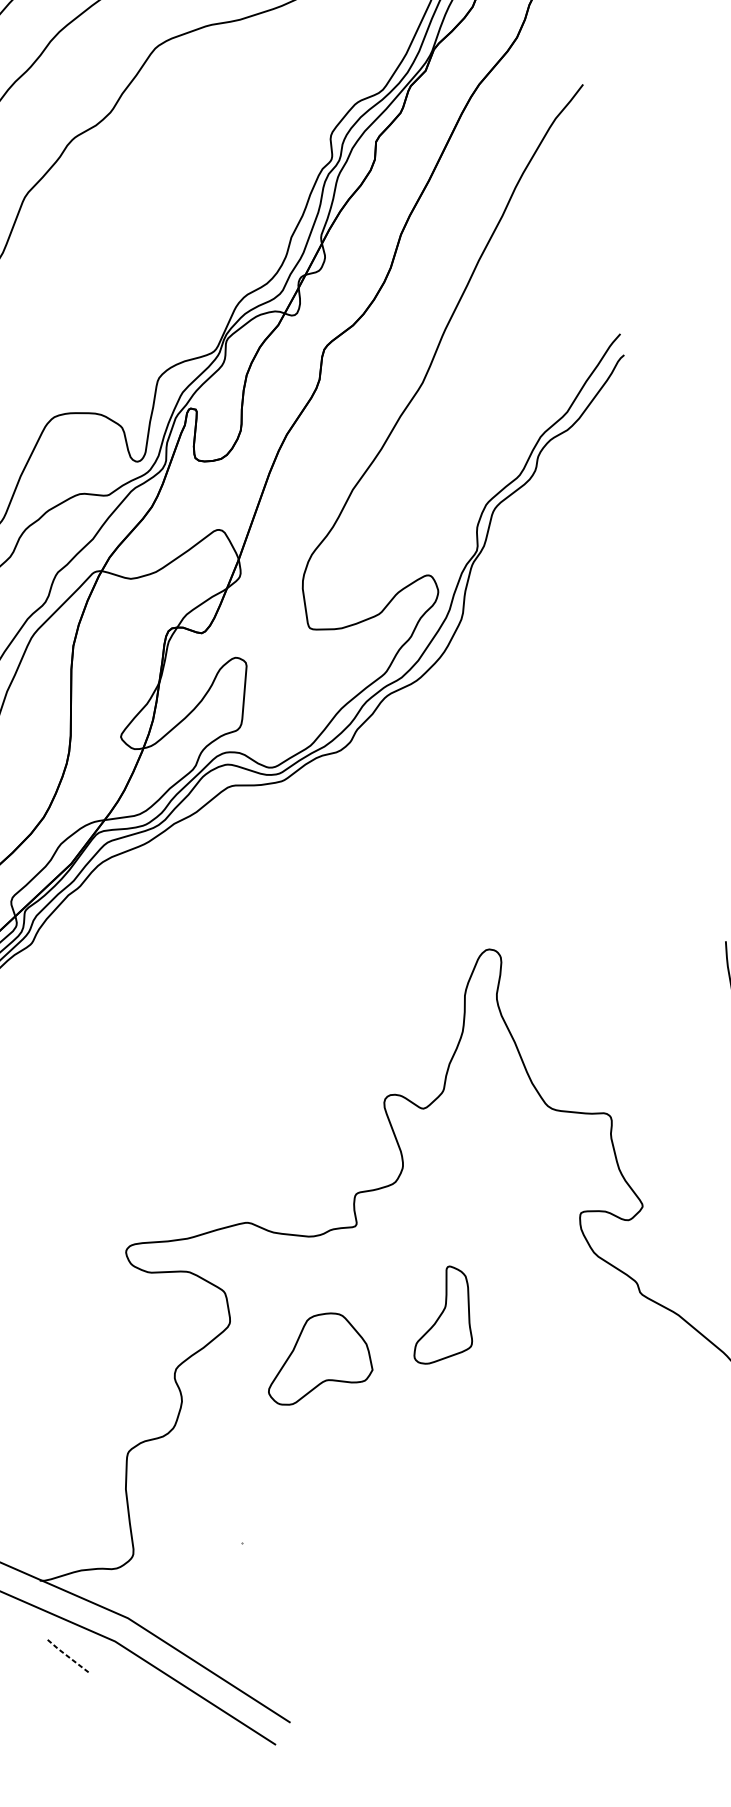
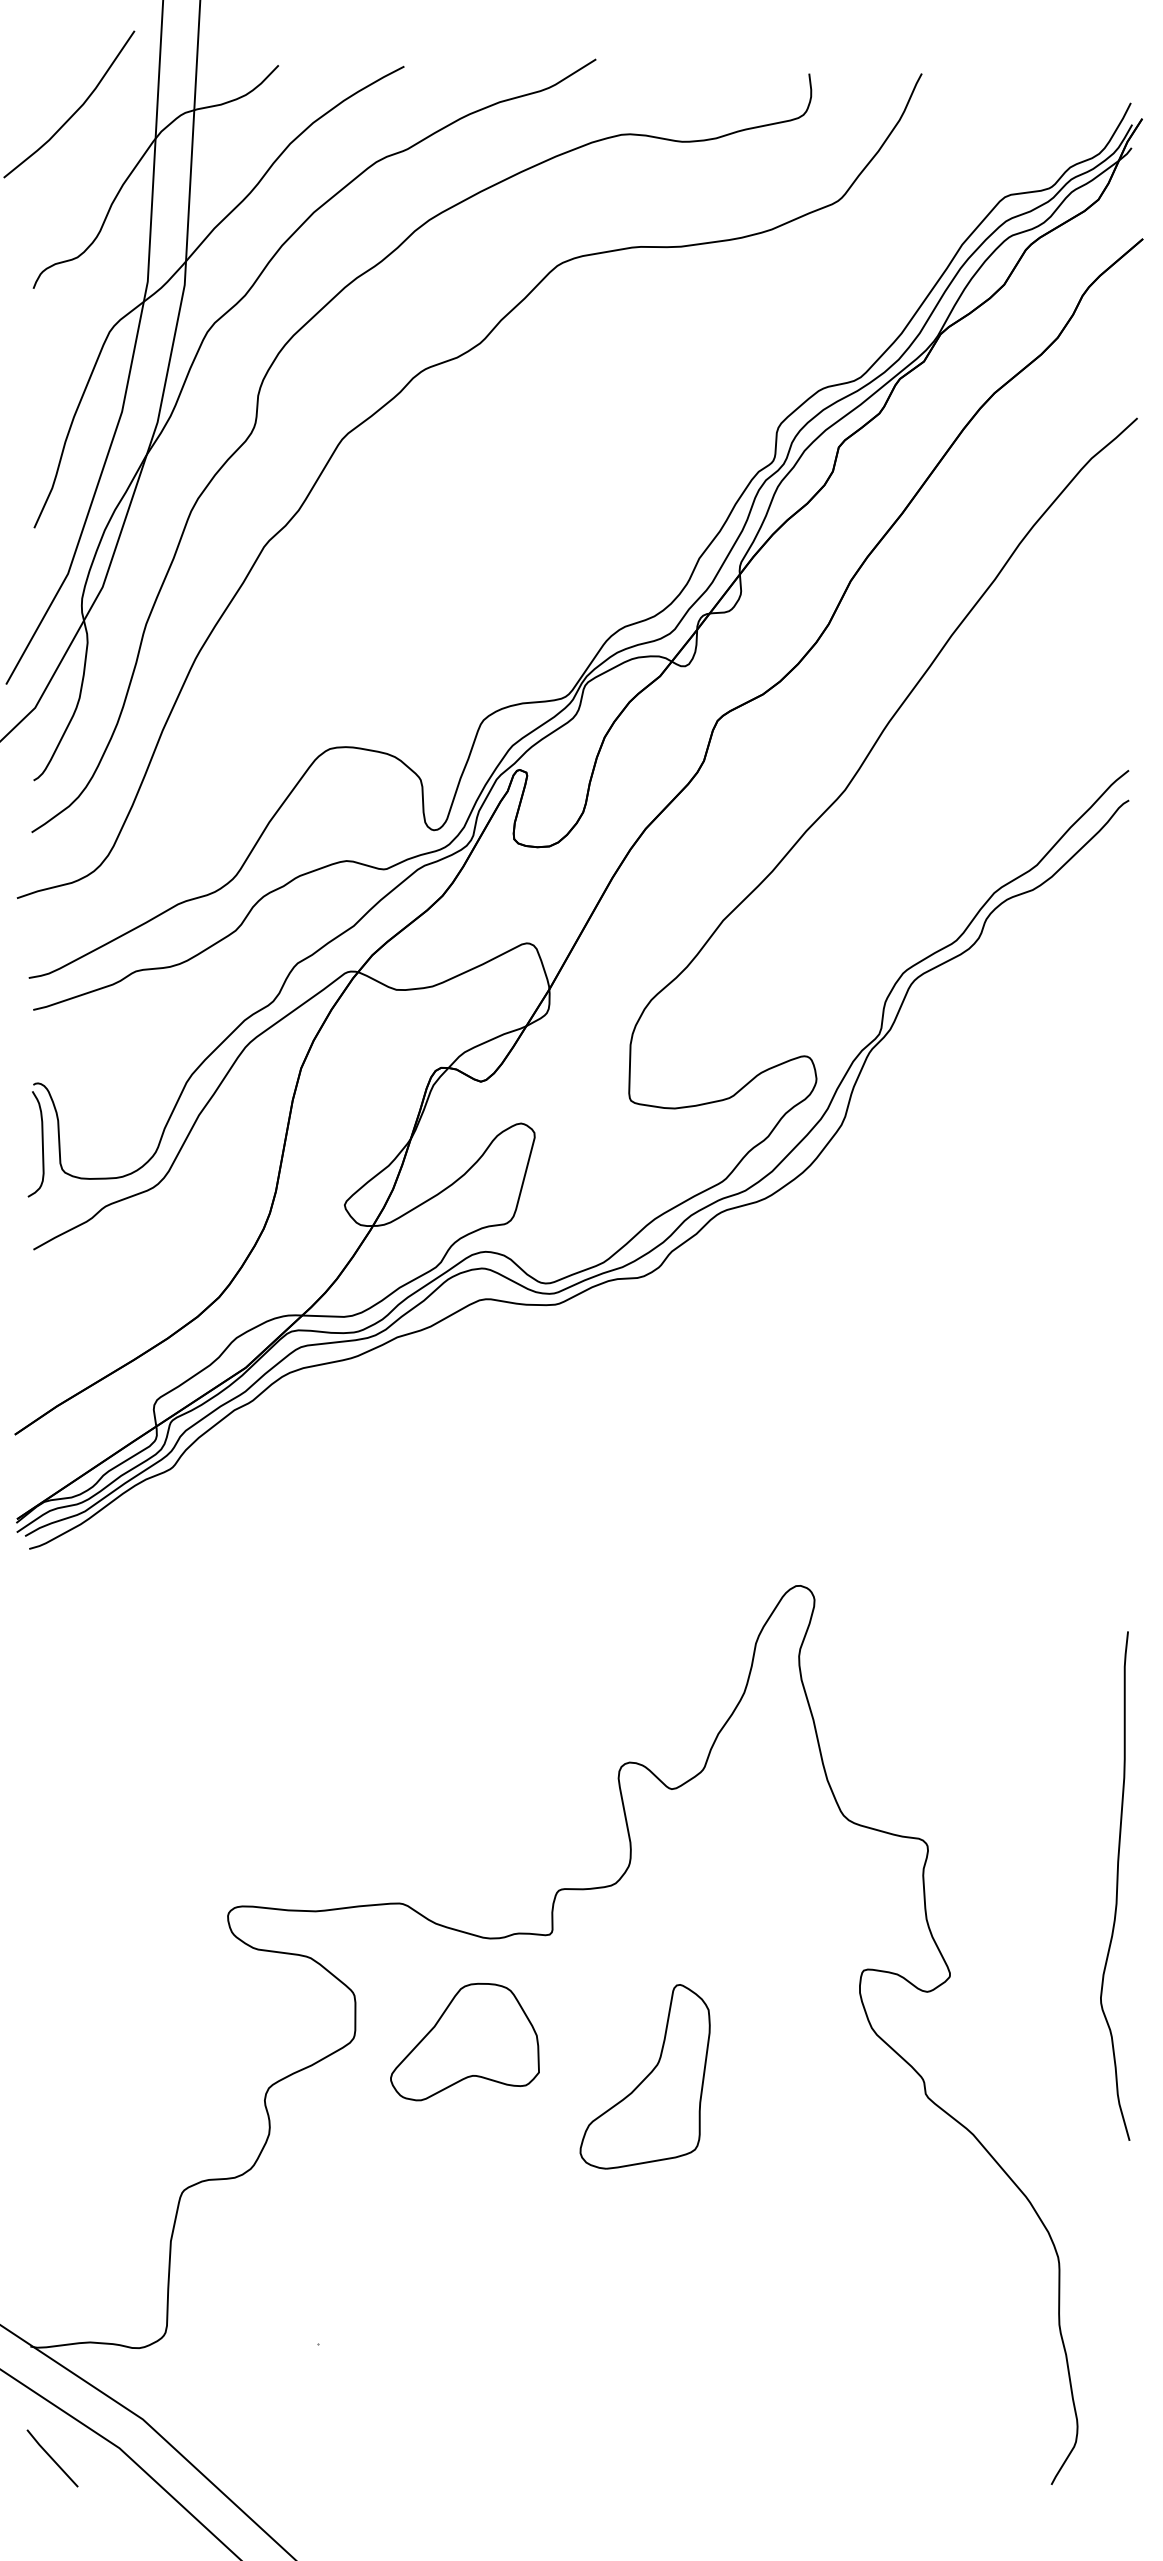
part: (439, 1314) -> (644, 2076), size x1.43
part: (316, 1357) -> (464, 2041), moved
line: (69, 1656) -> (52, 2458), dashed -> solid

